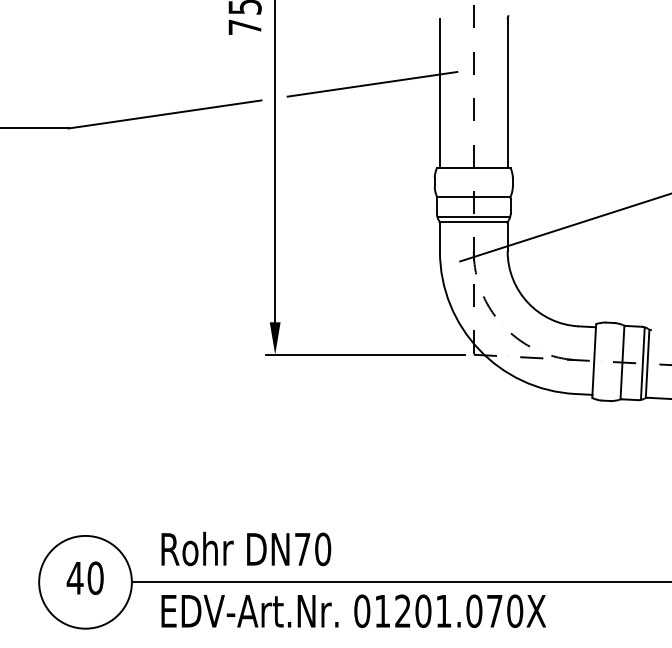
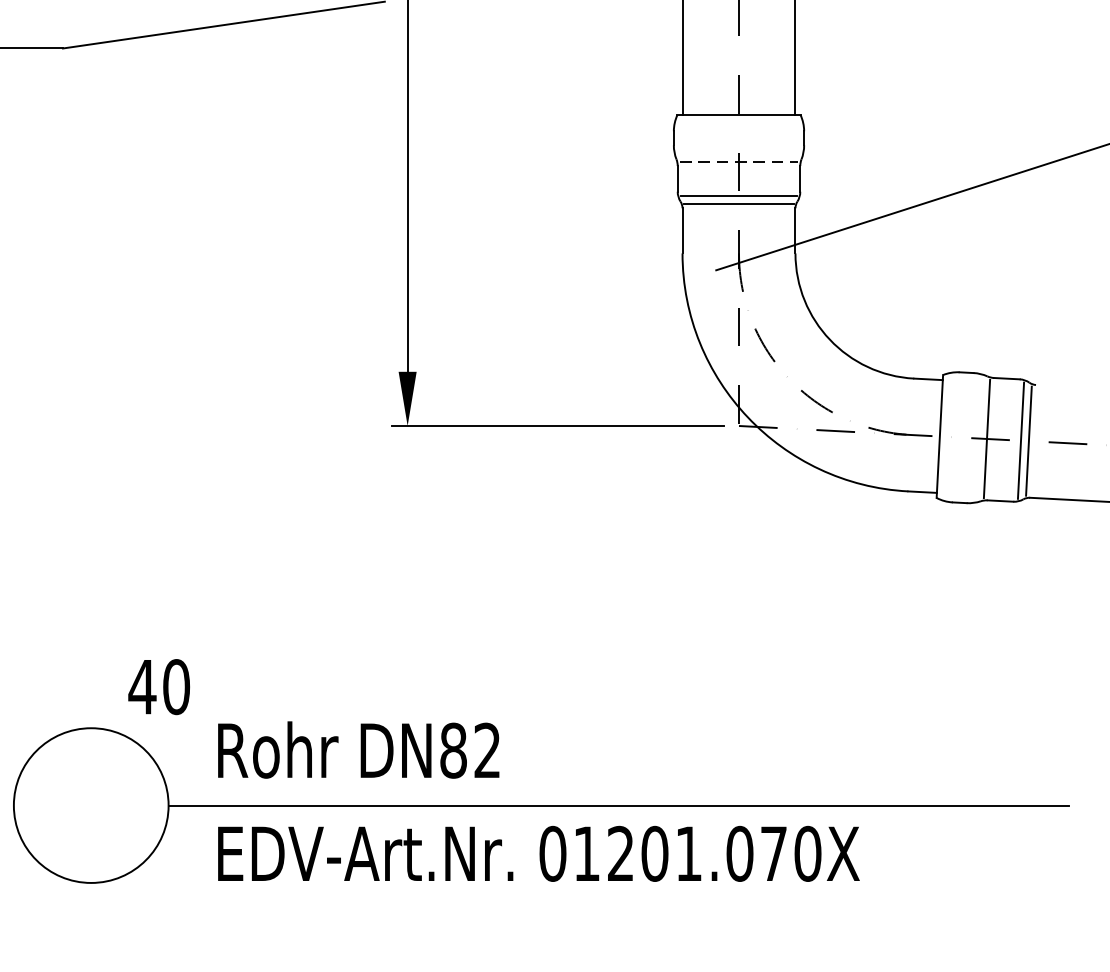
line: (474, 196) -> (740, 161), solid -> dashed
text: (312, 549) -> (469, 750), DN70 -> DN82
text: (84, 577) -> (157, 685), moved

